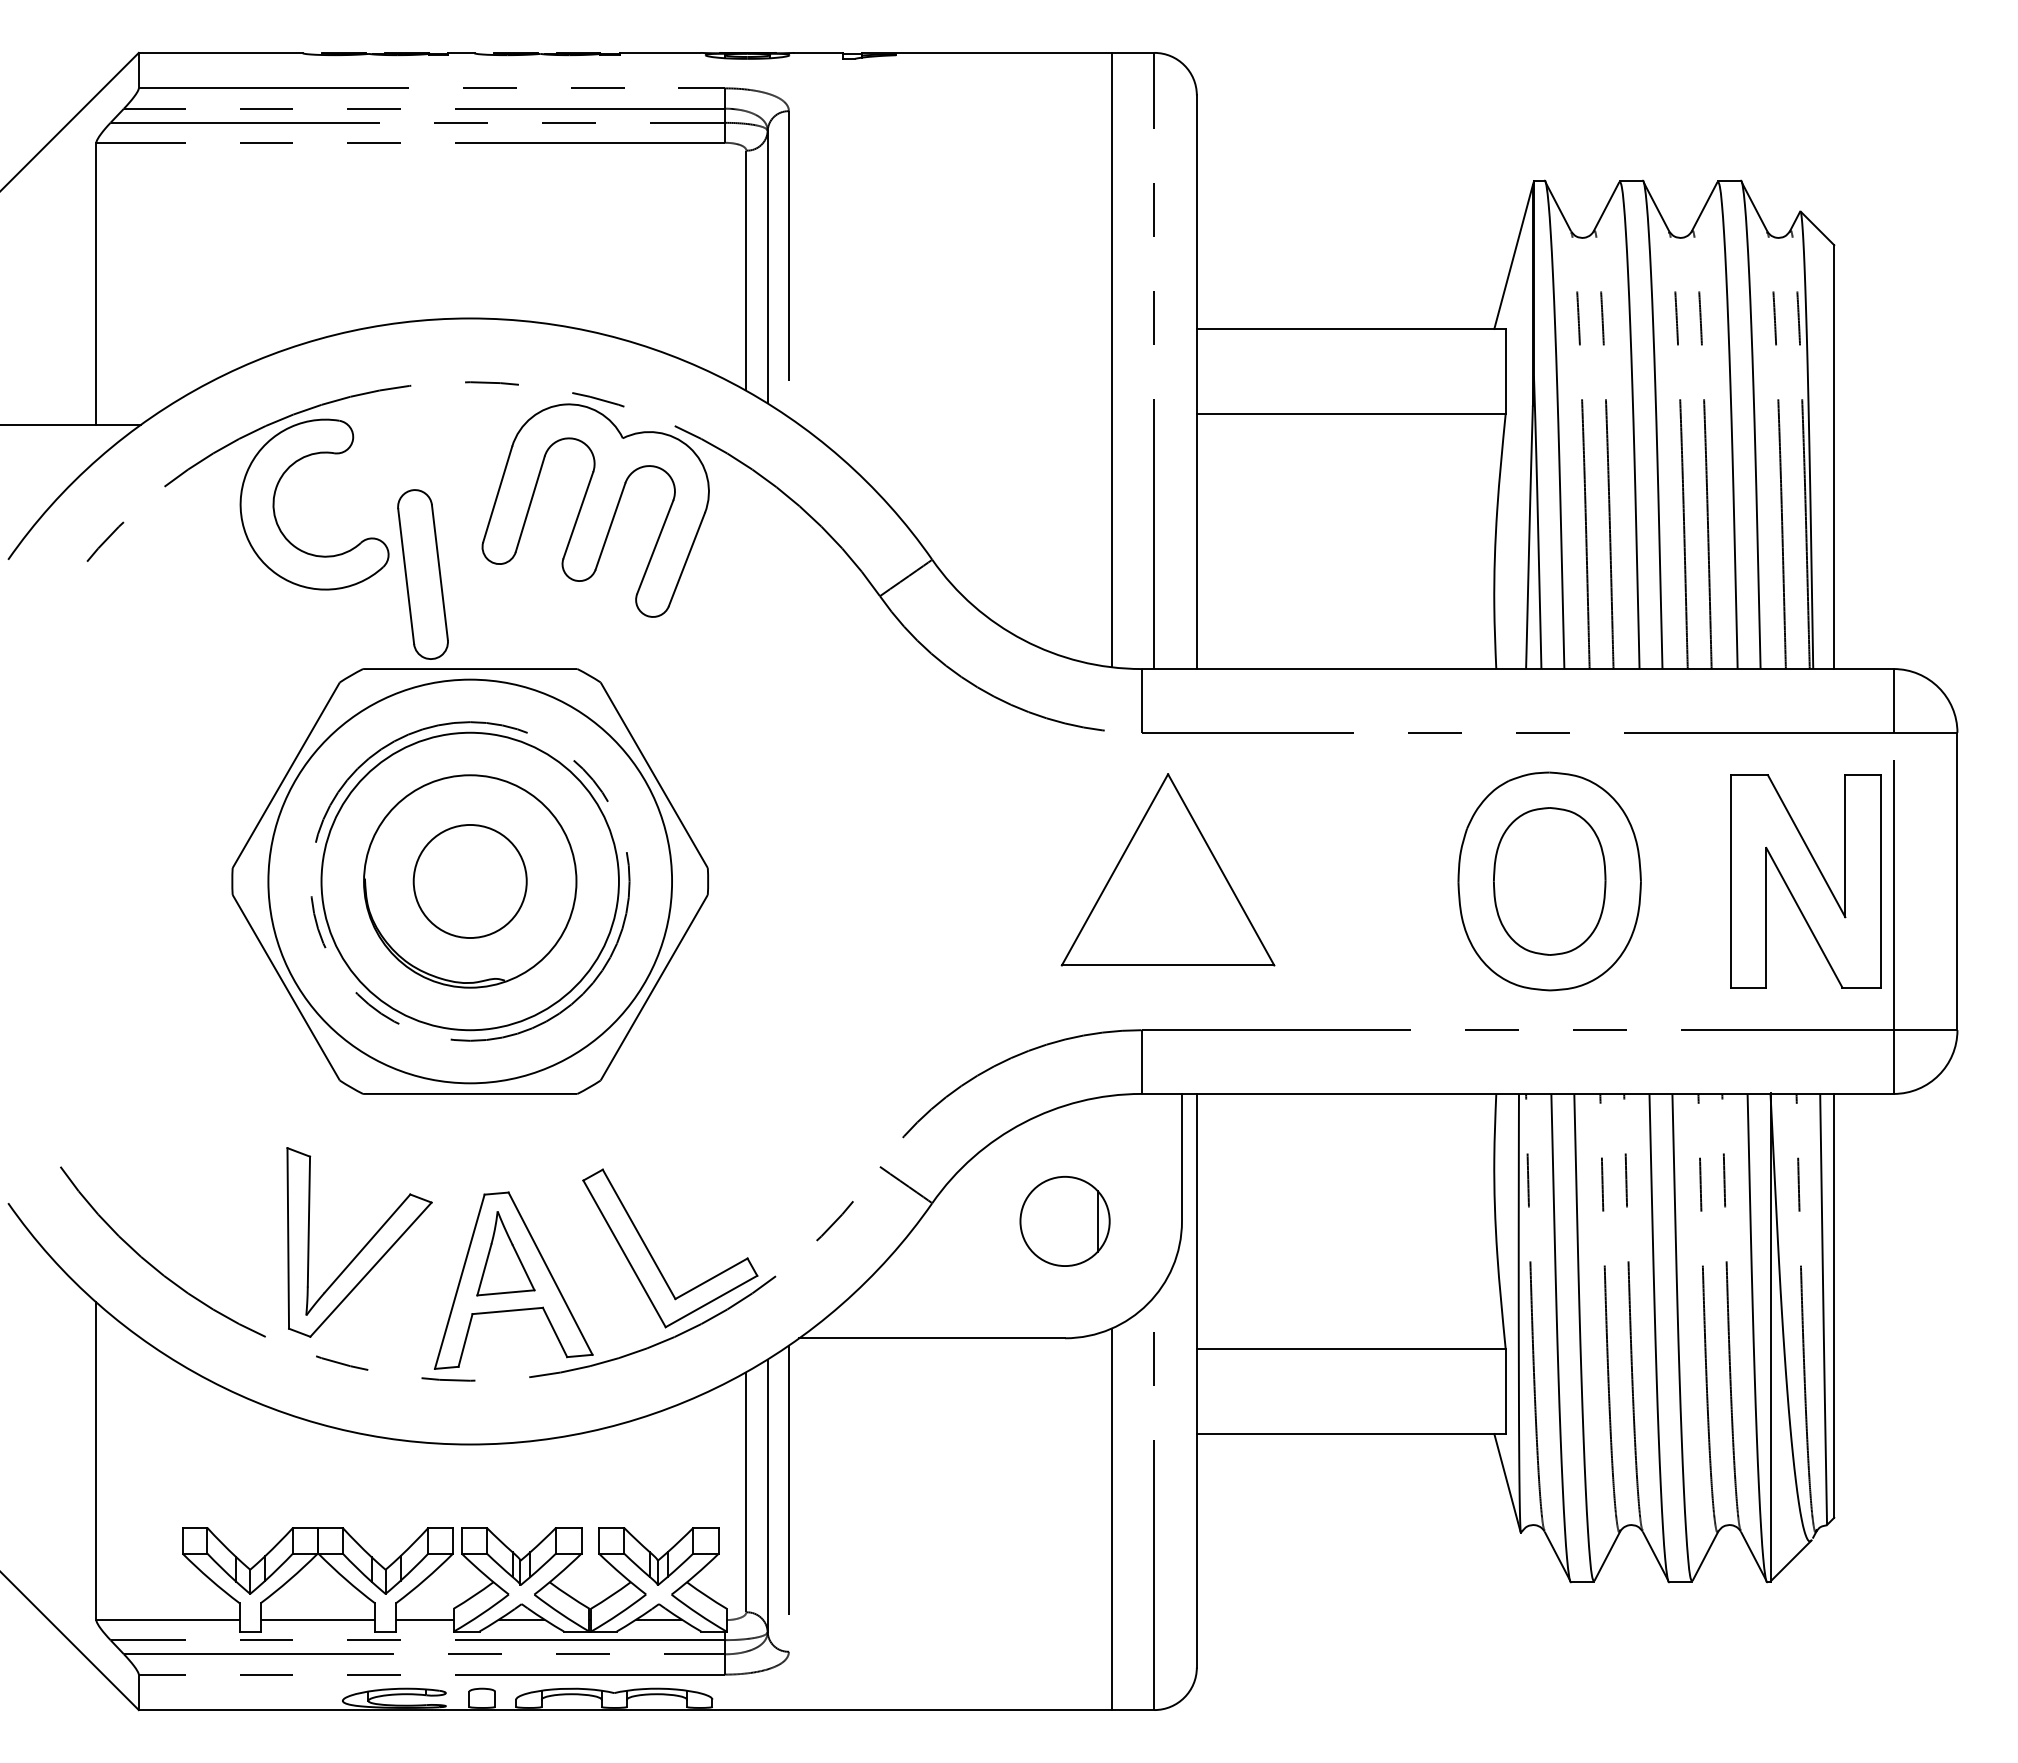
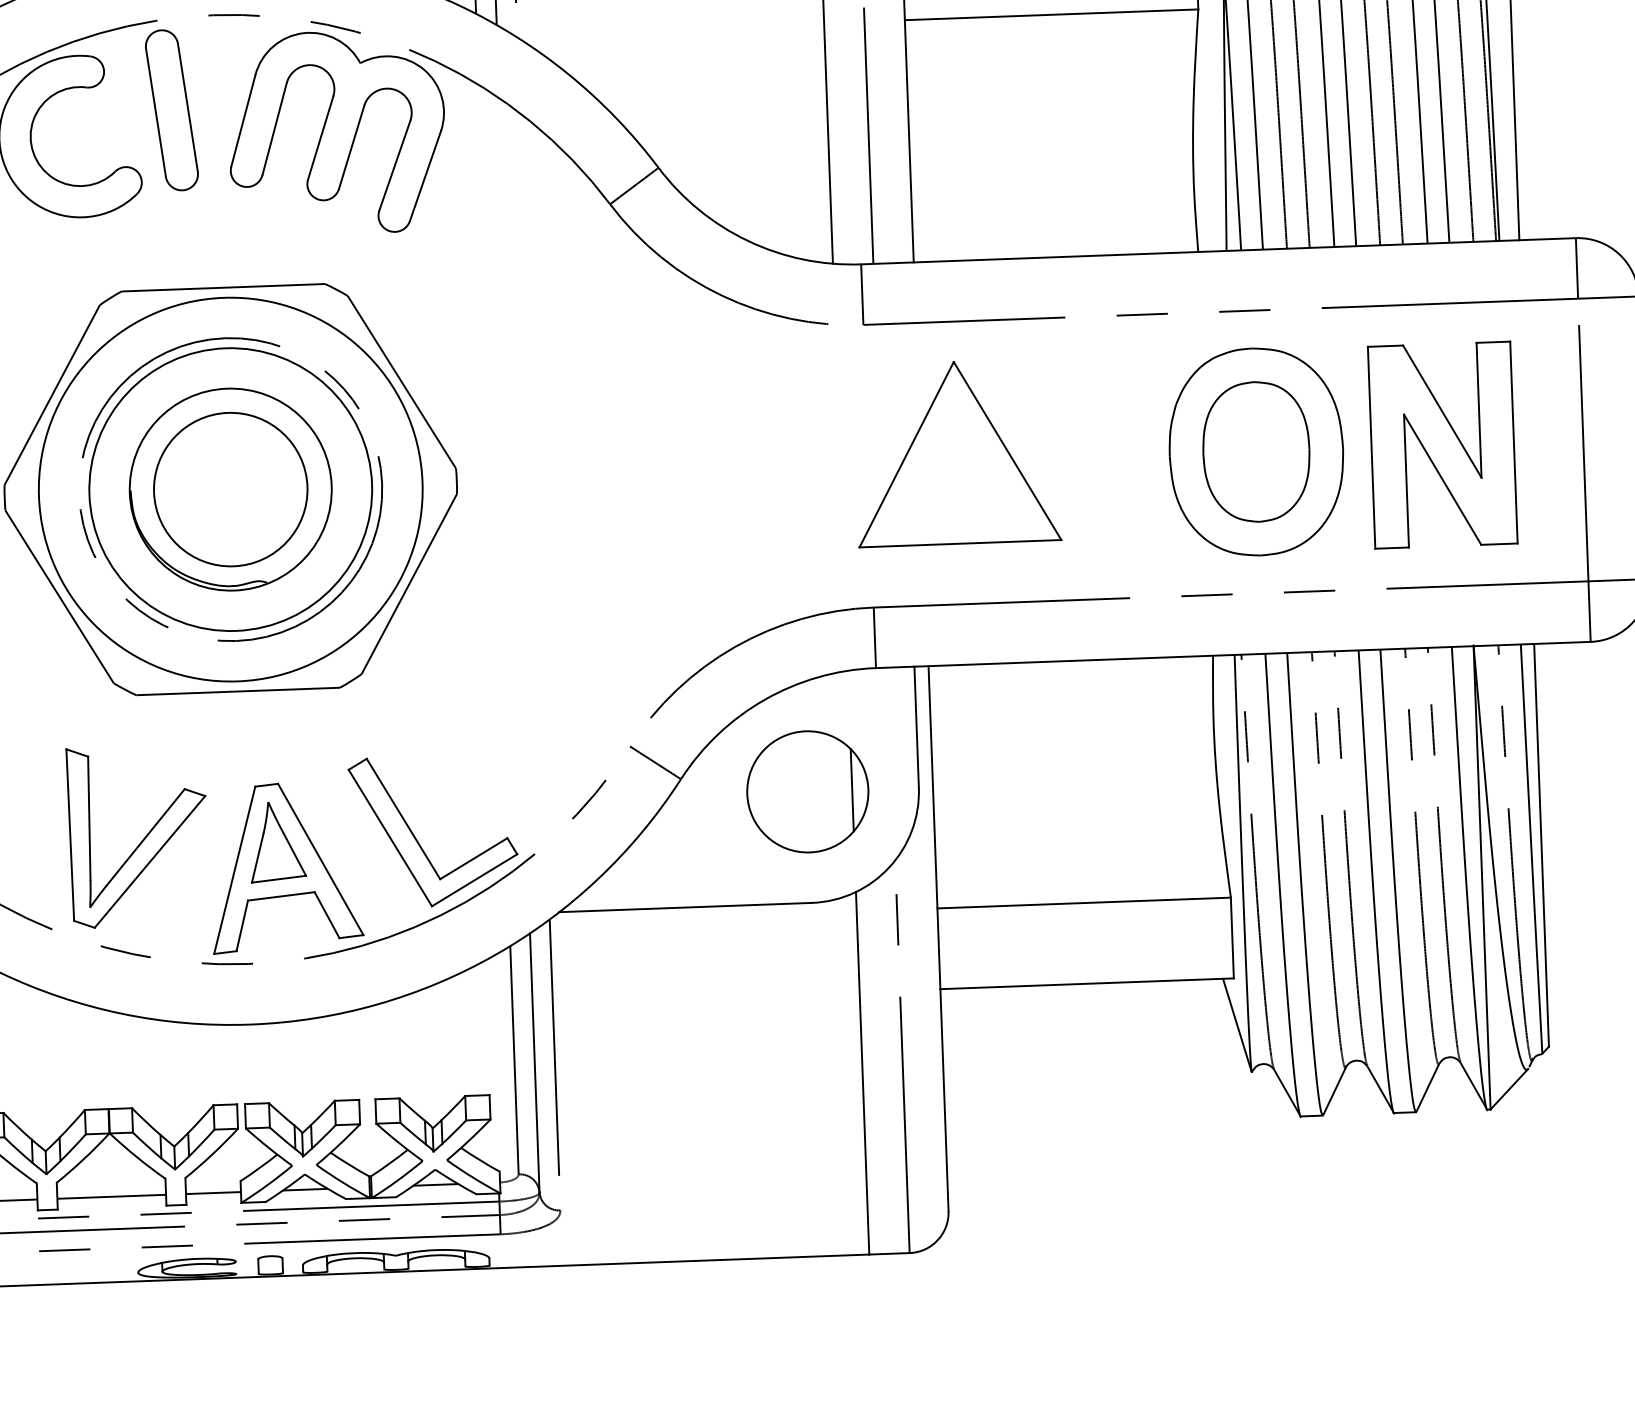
part: (422, 574) -> (171, 110), moved
part: (1167, 869) -> (956, 452), moved
circle: (469, 881) -> (230, 489), size x1.43
part: (1805, 881) -> (1442, 445), moved
part: (1064, 1221) -> (807, 791), size x1.43

